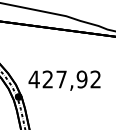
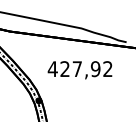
text: (63, 81) -> (79, 70), moved

